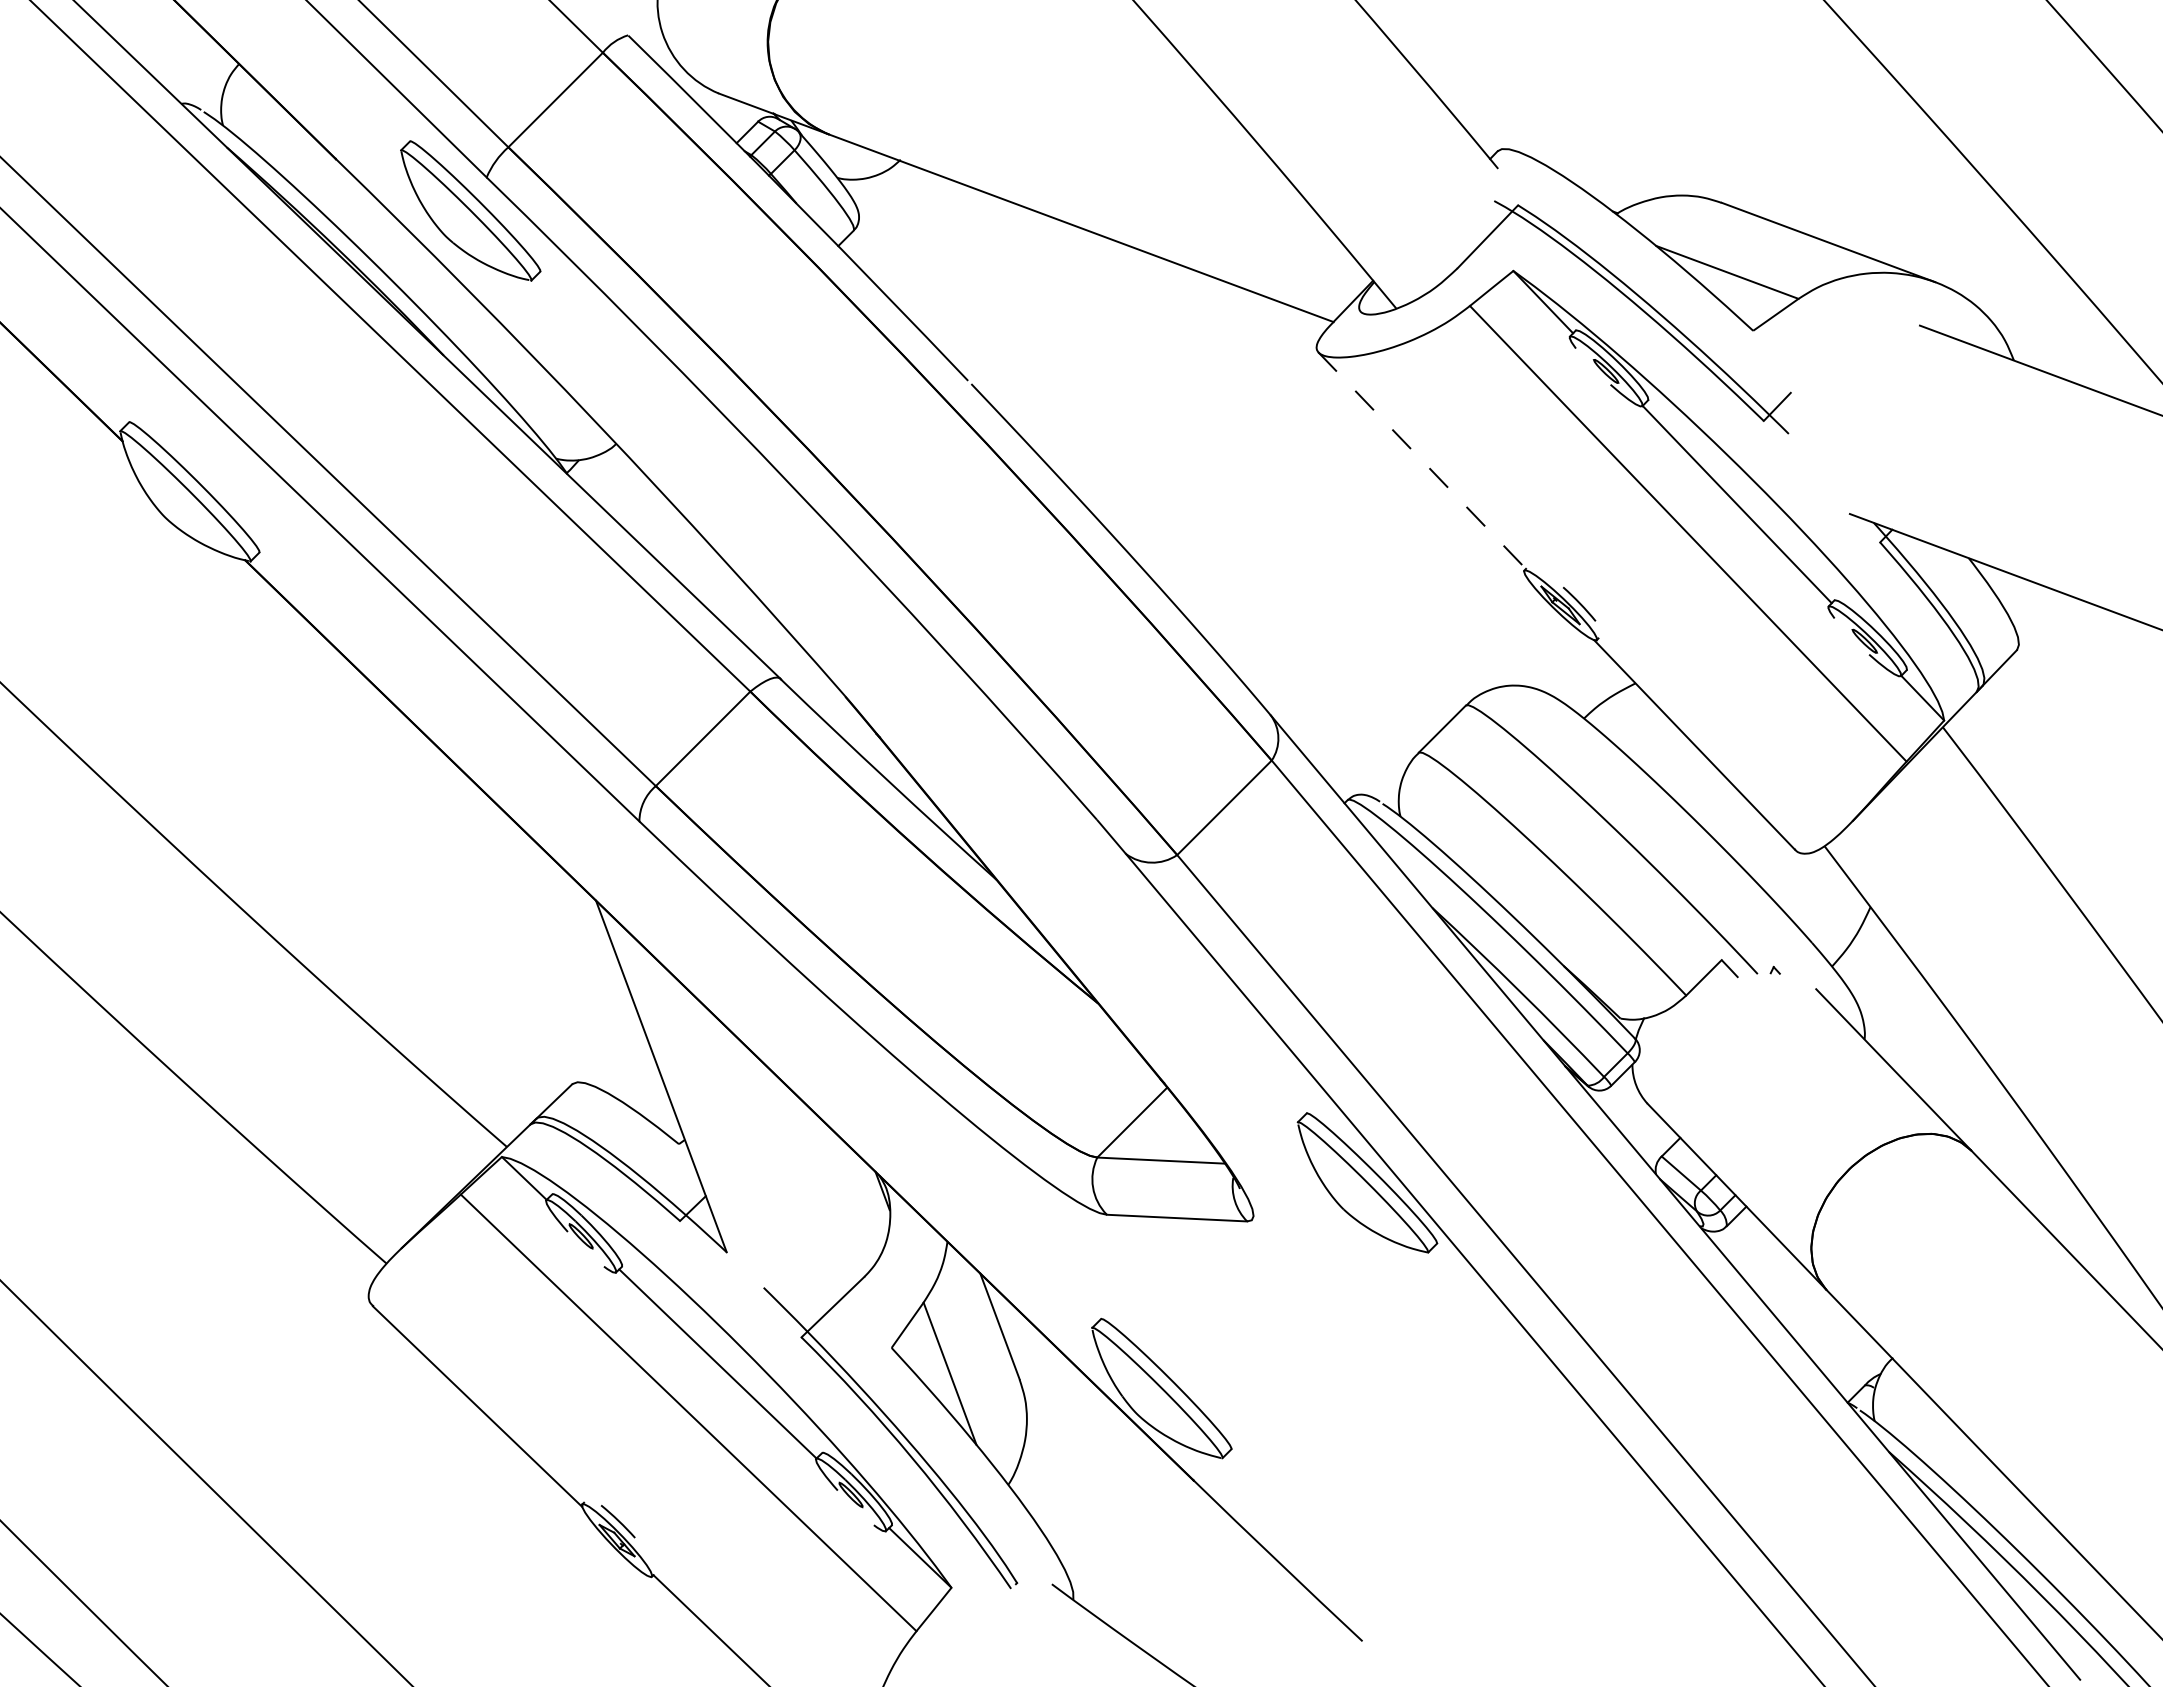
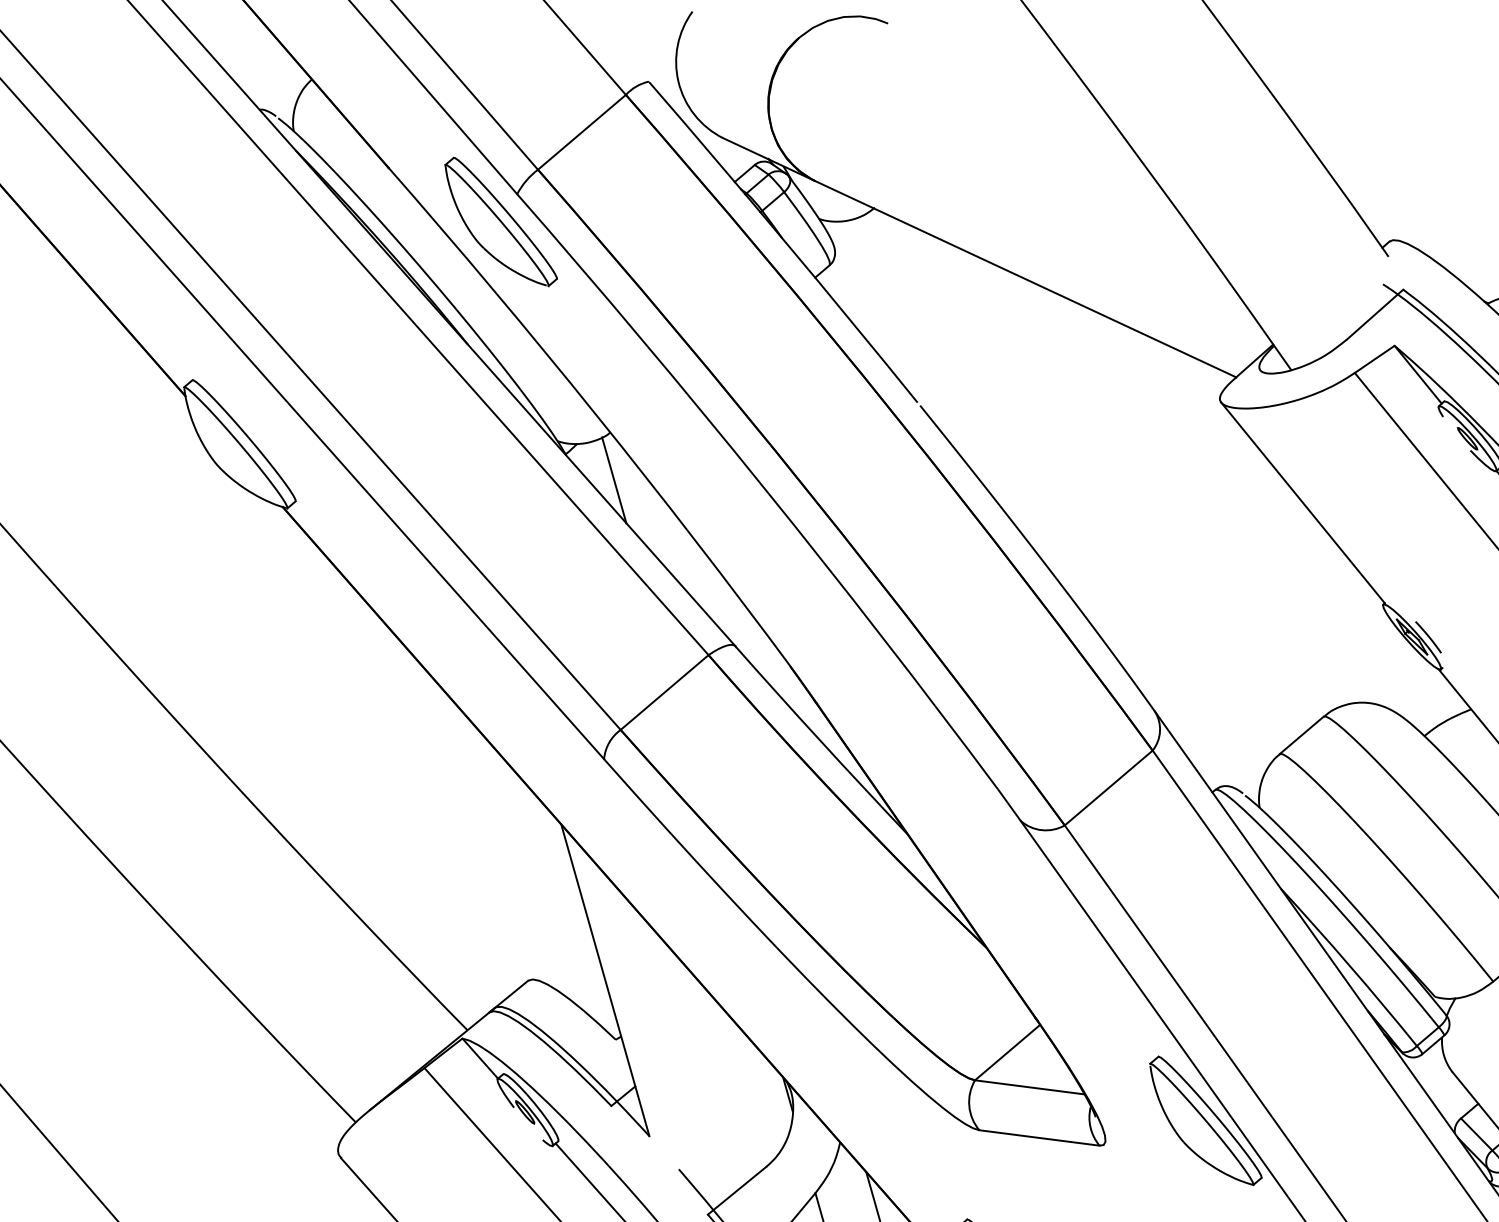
line: (1422, 460) -> (1303, 502), dashed -> solid
line: (625, 498) -> (614, 480), added

